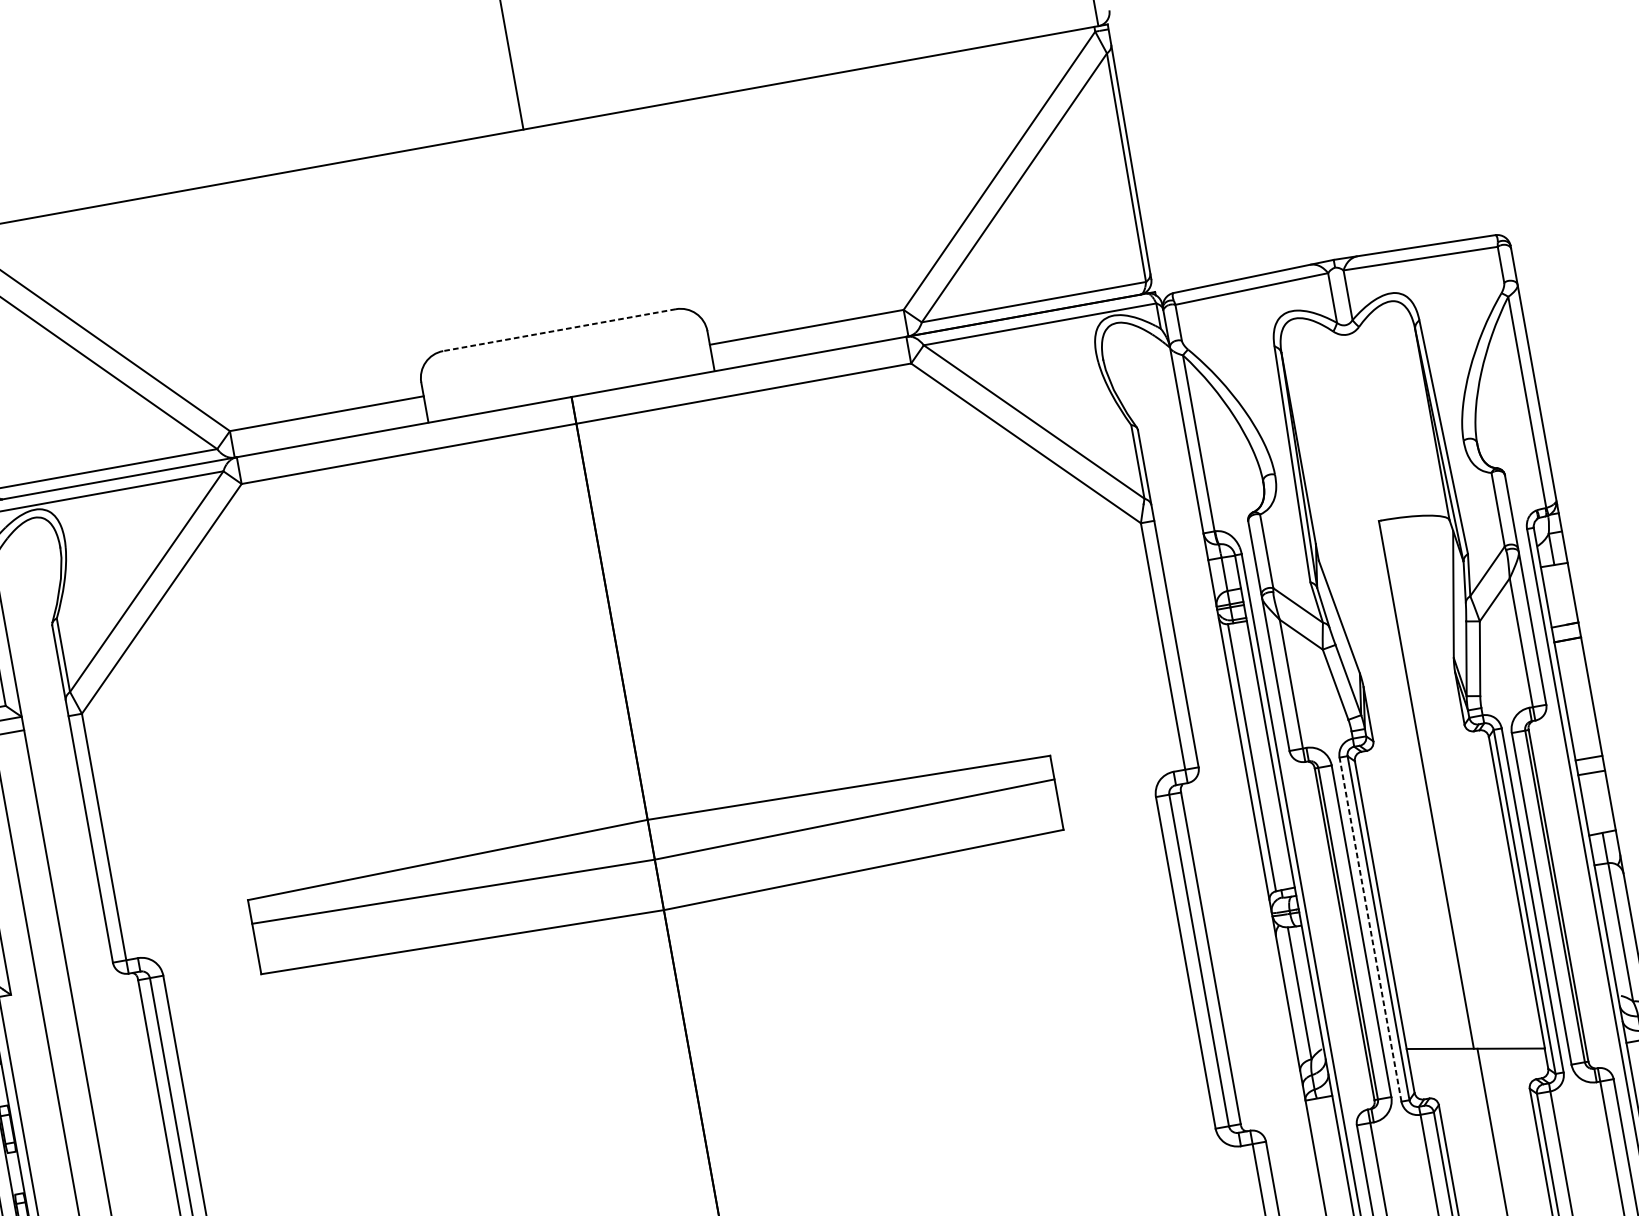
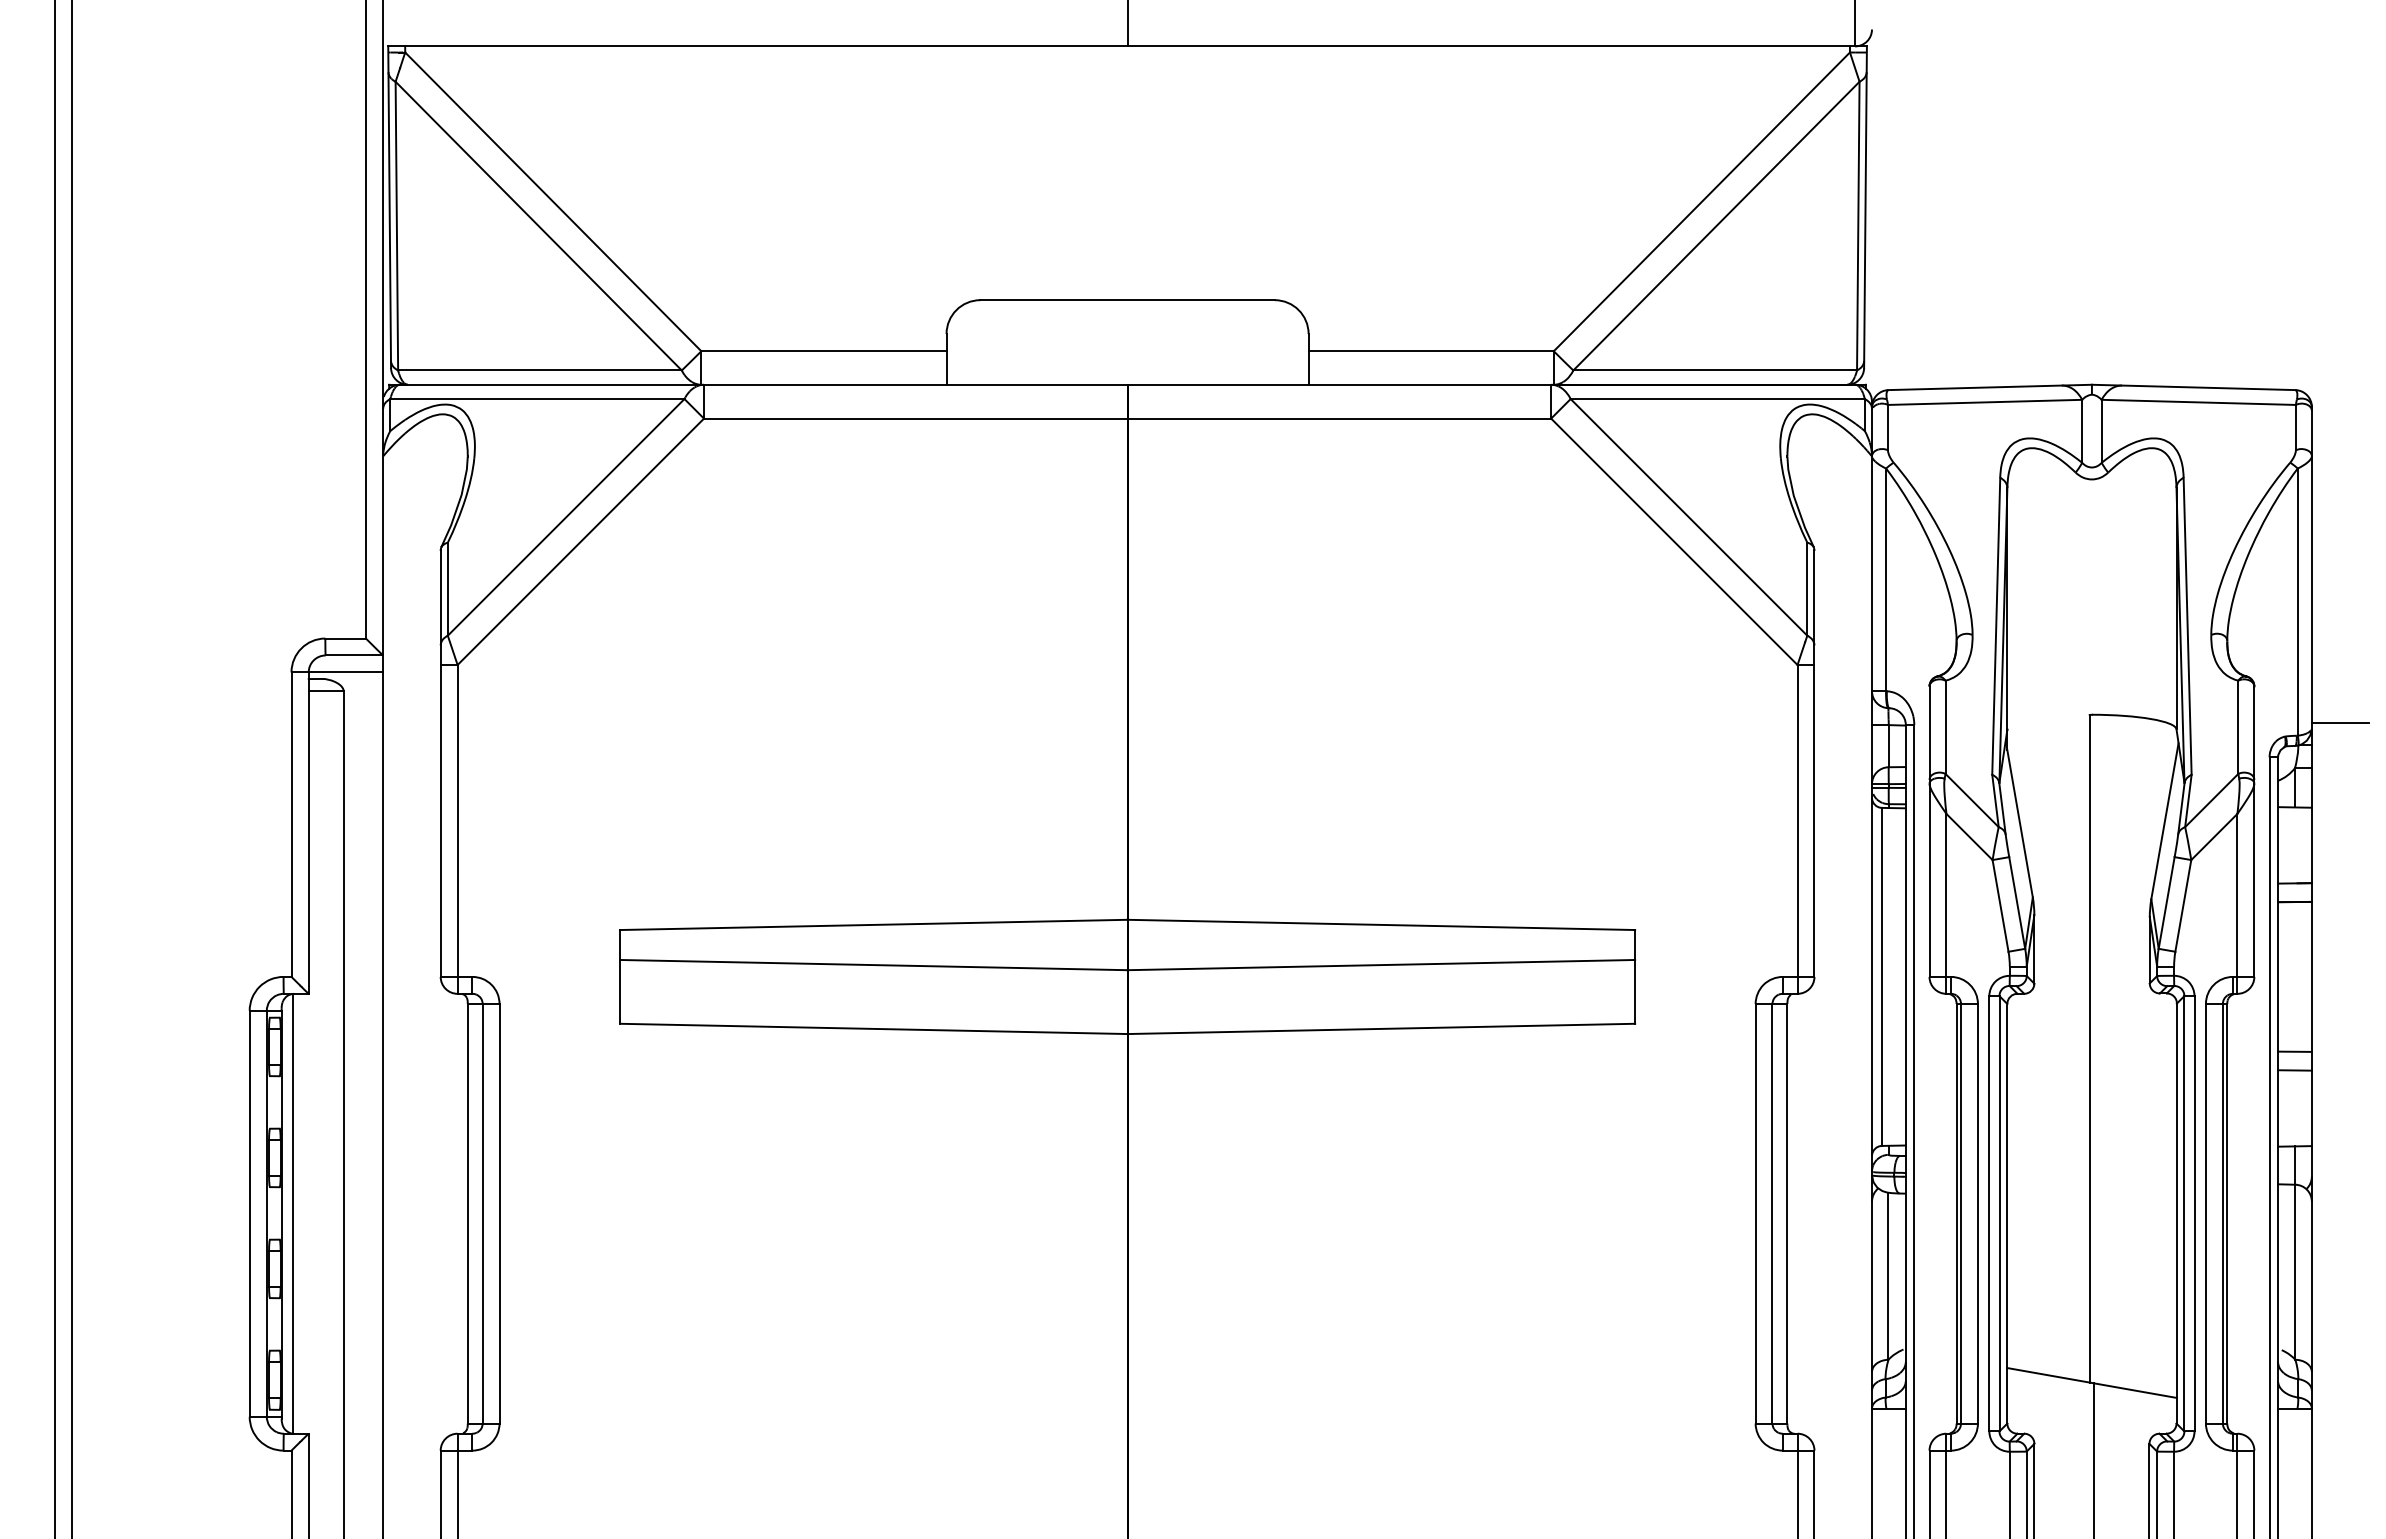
line: (559, 330) -> (1127, 300), dashed -> solid
line: (1577, 492) -> (2339, 723), added
line: (1370, 929) -> (1989, 1213), dashed -> solid

